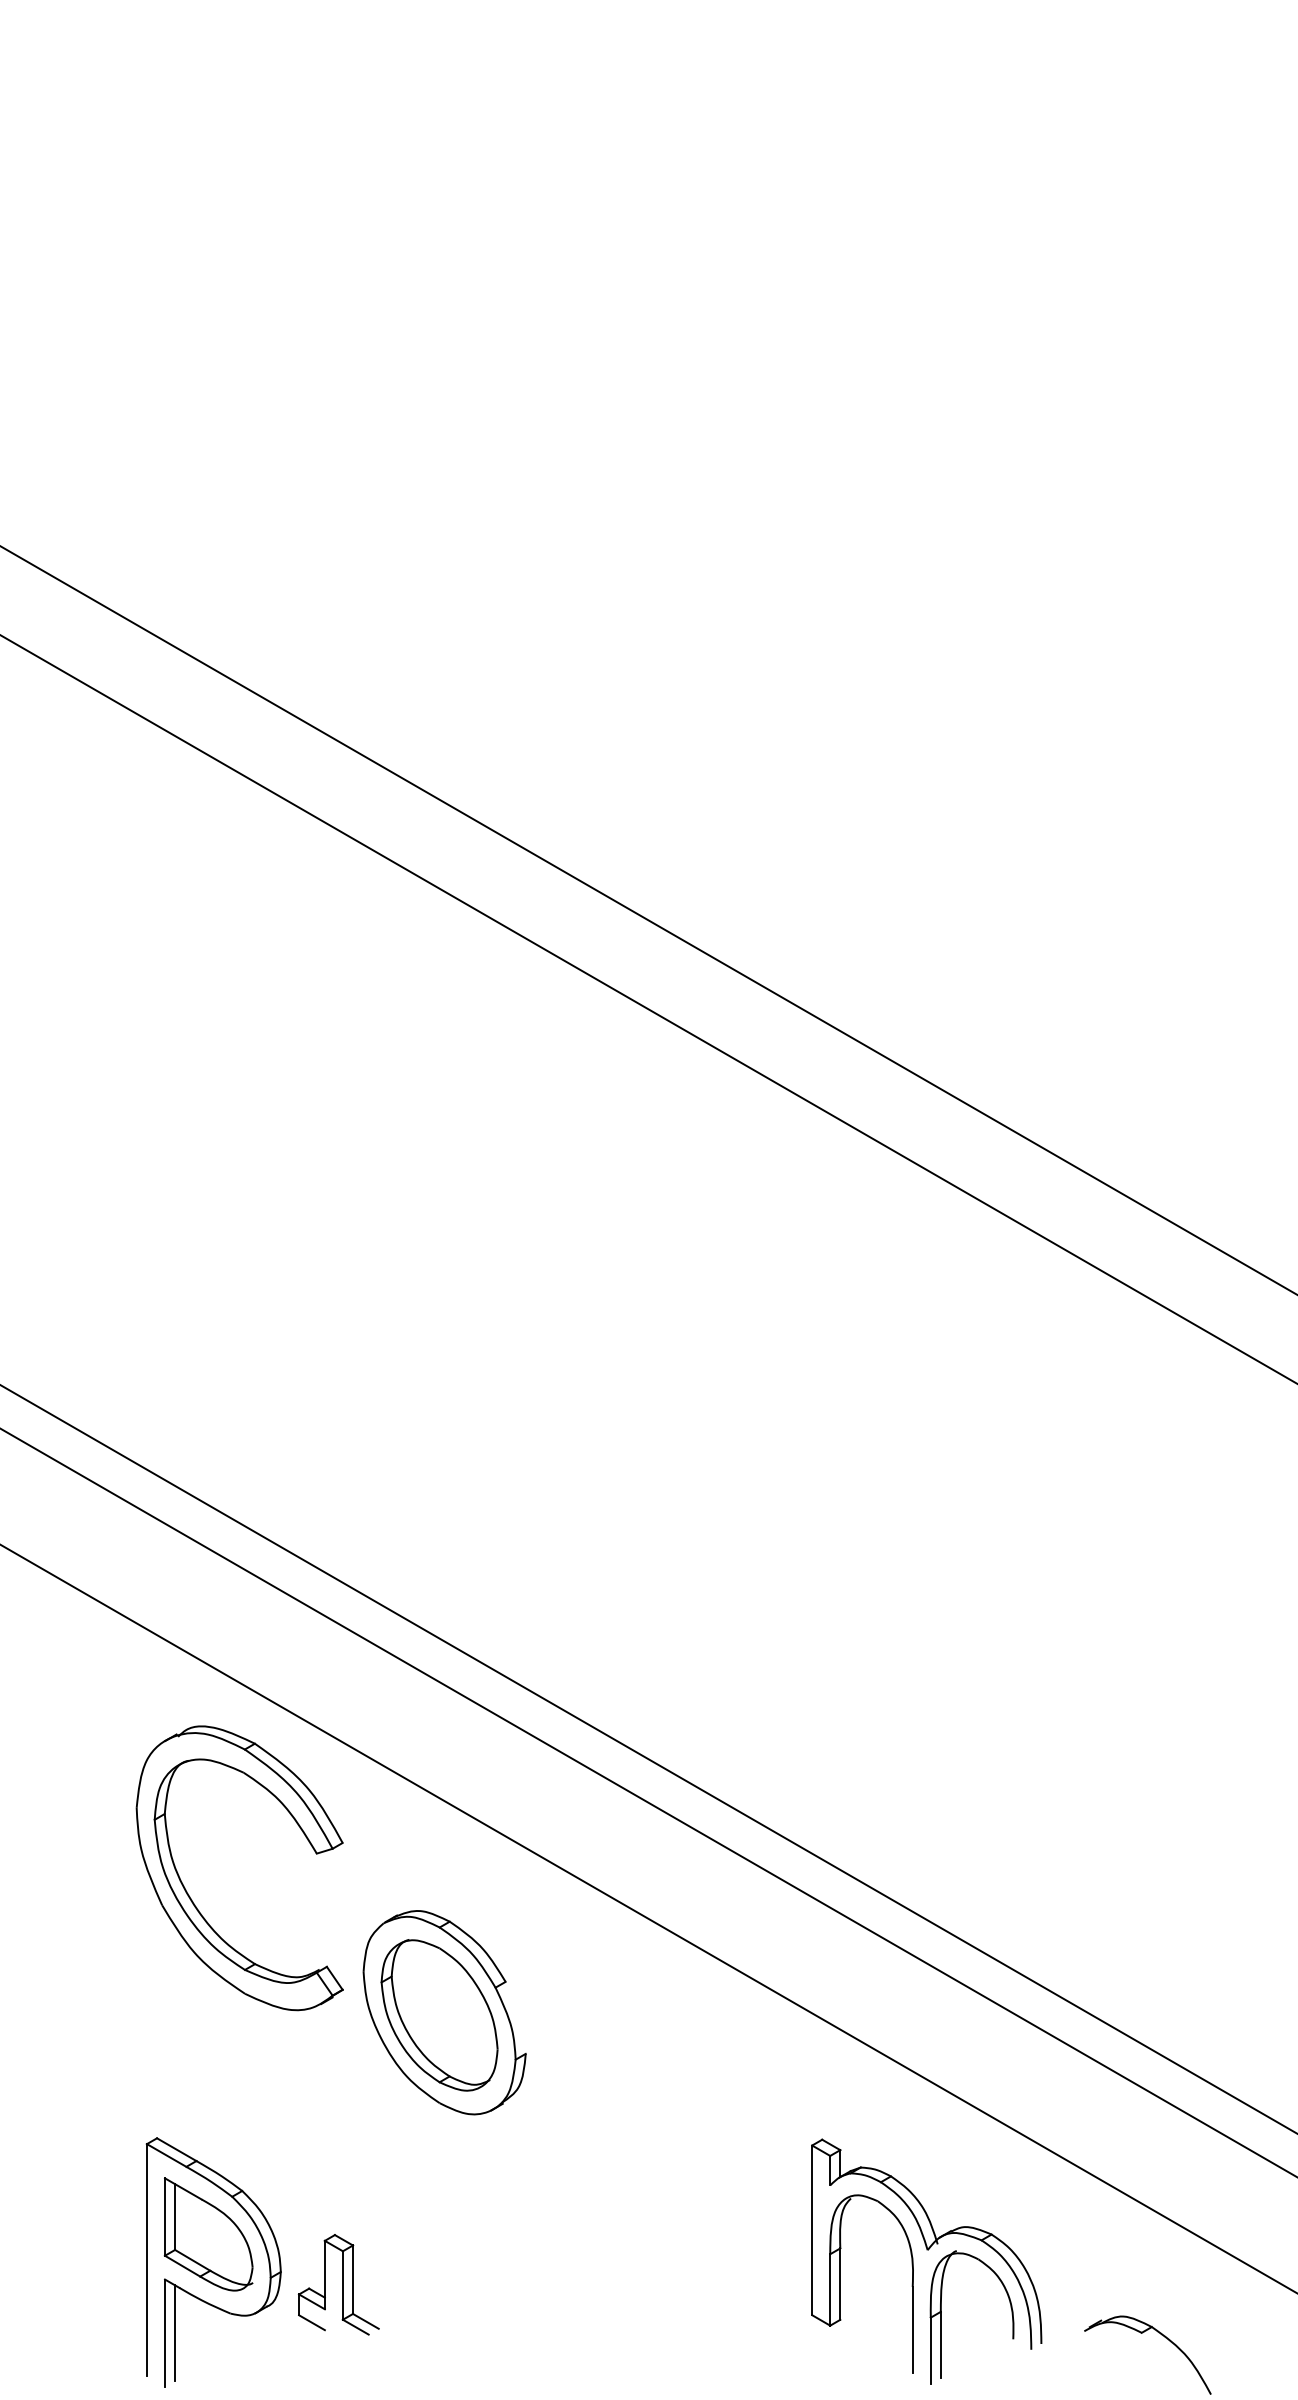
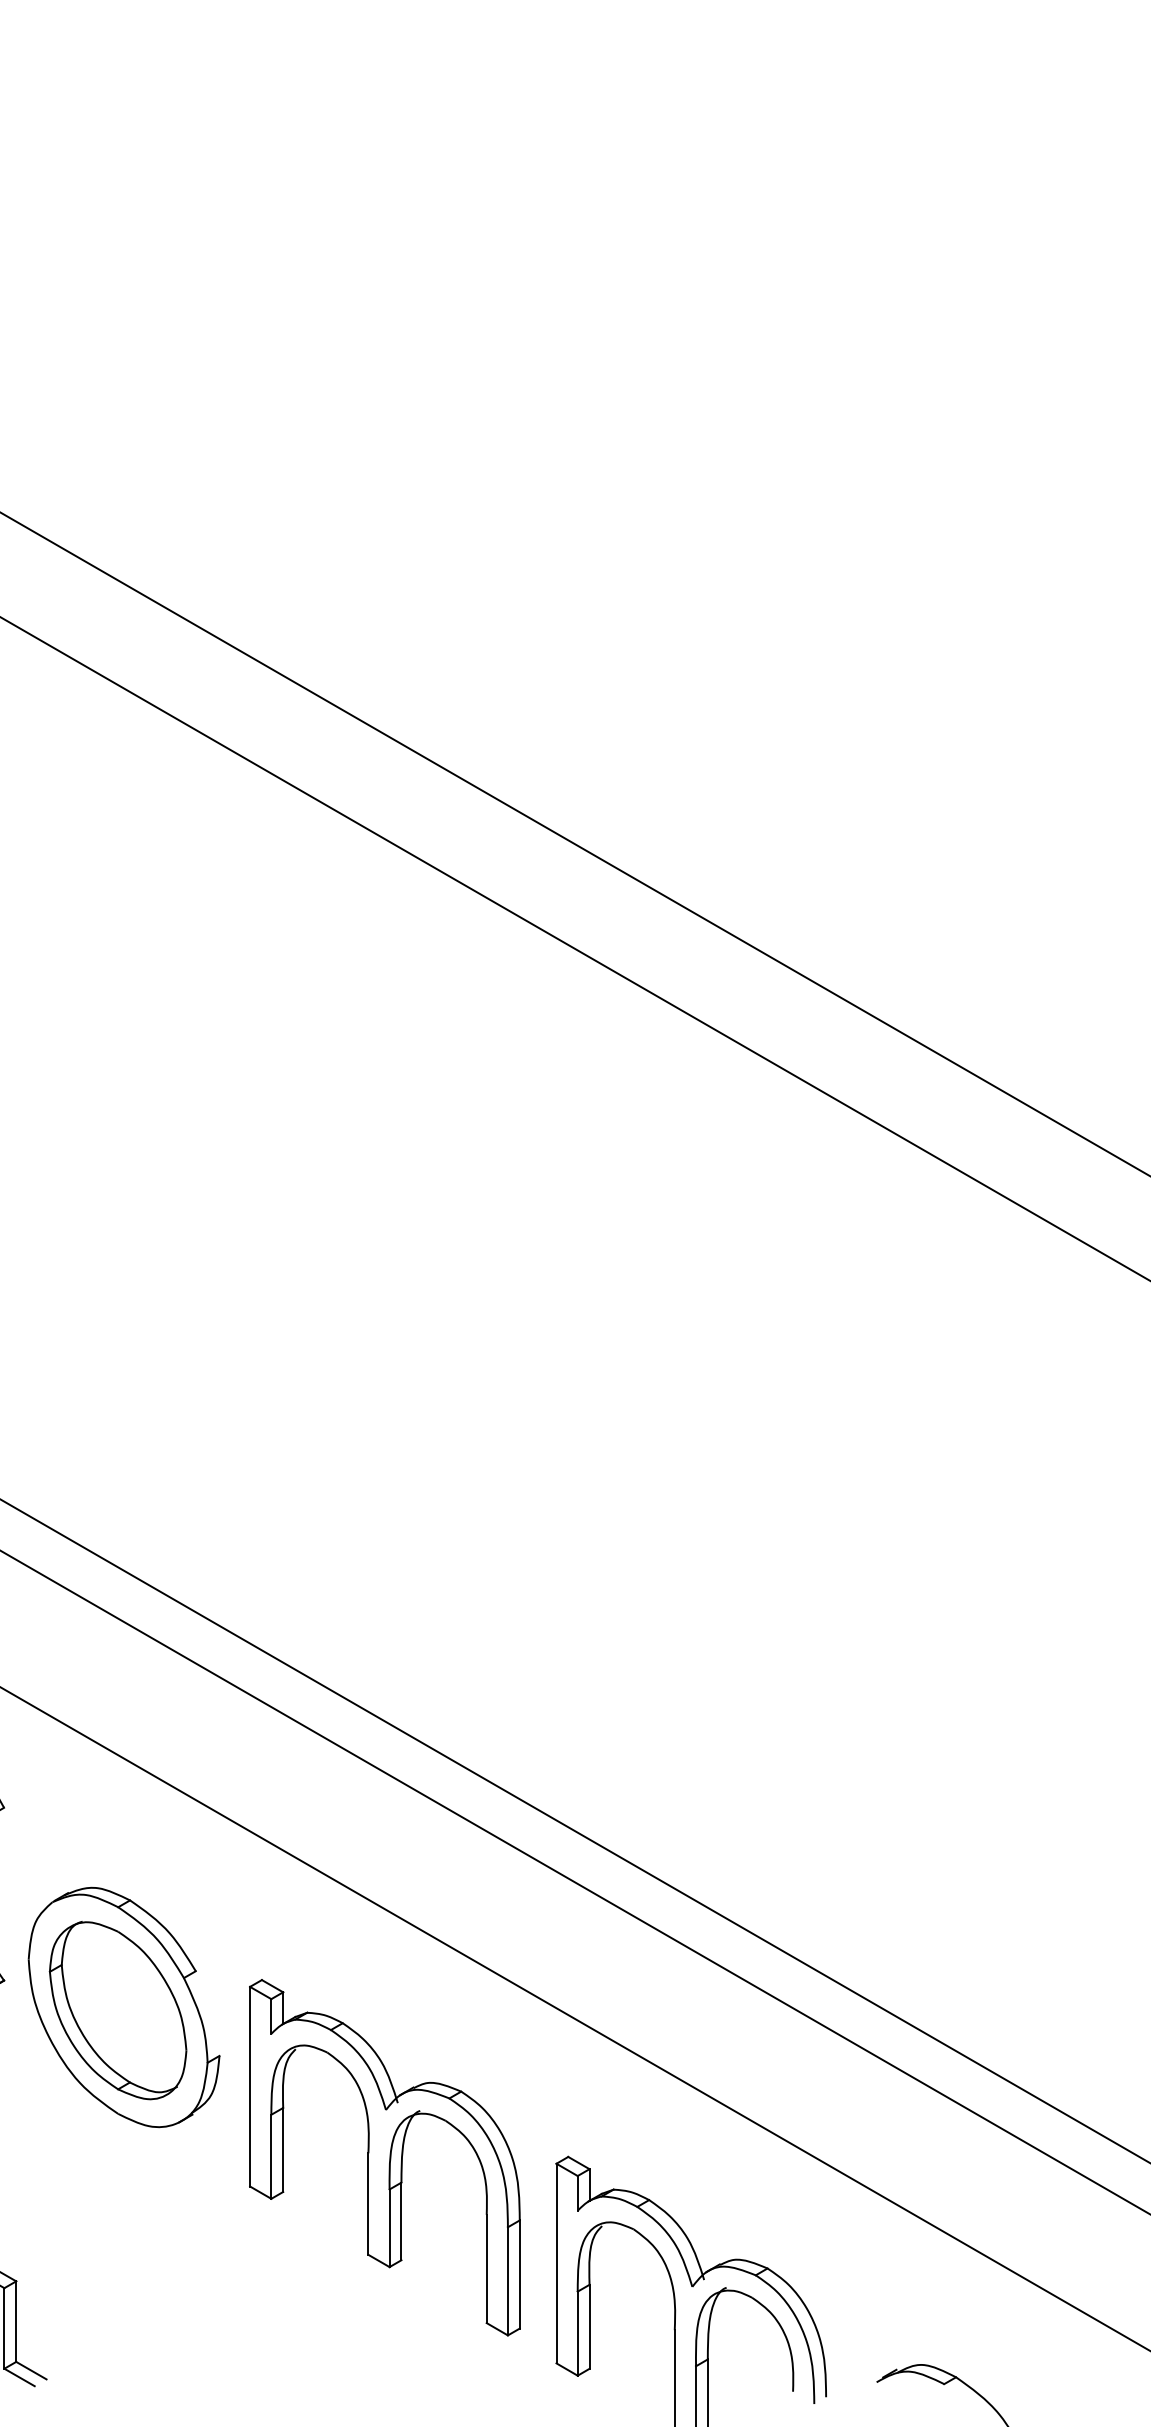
part: (665, 2140) -> (383, 2157), added

